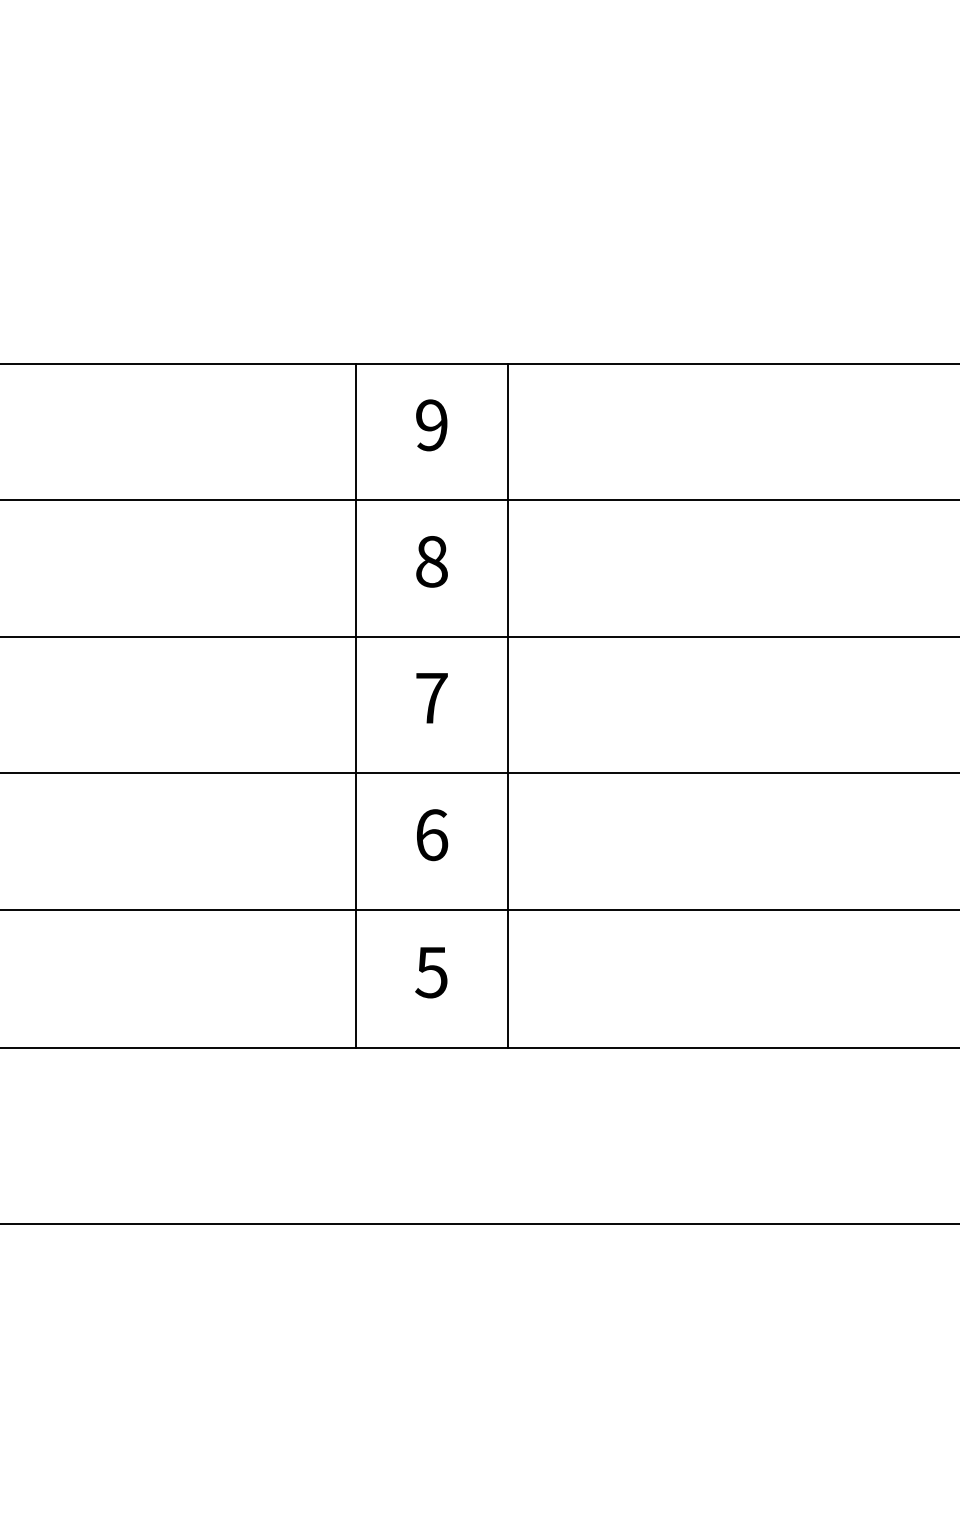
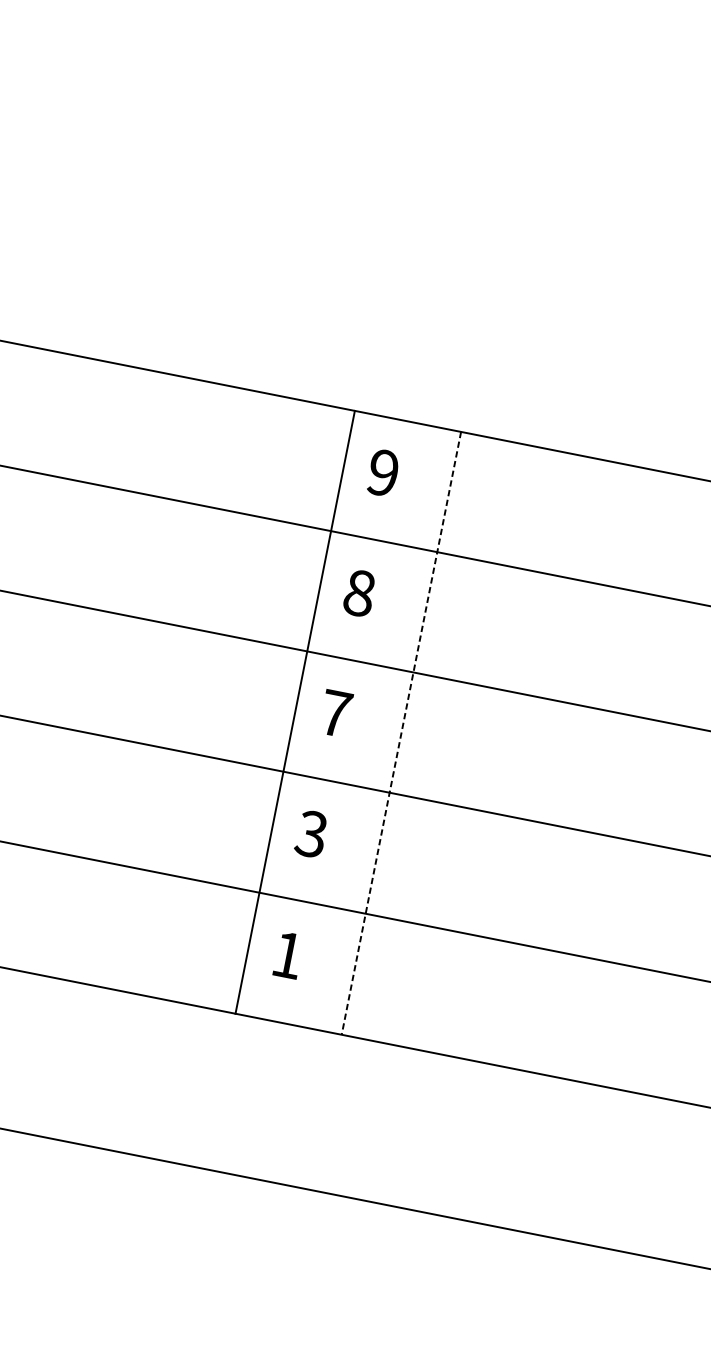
line: (356, 705) -> (295, 712), moved
line: (507, 705) -> (401, 733), solid -> dashed
text: (431, 835) -> (311, 834), 6 -> 3
text: (431, 972) -> (287, 955), 5 -> 1

